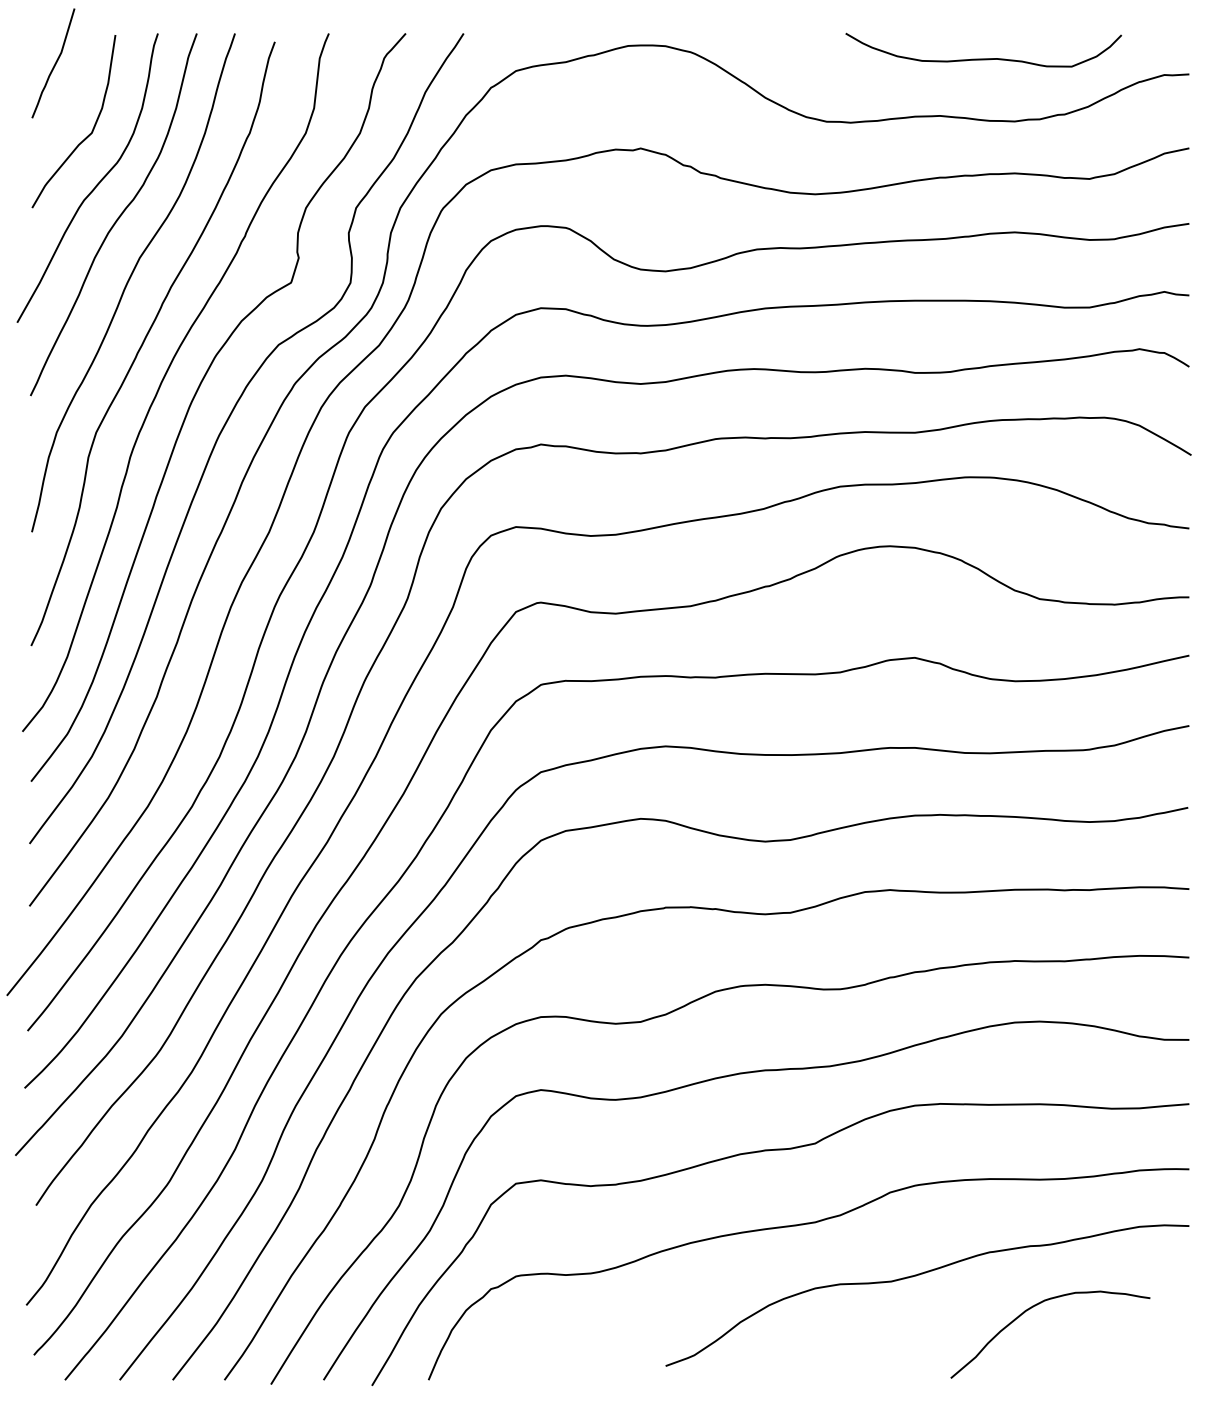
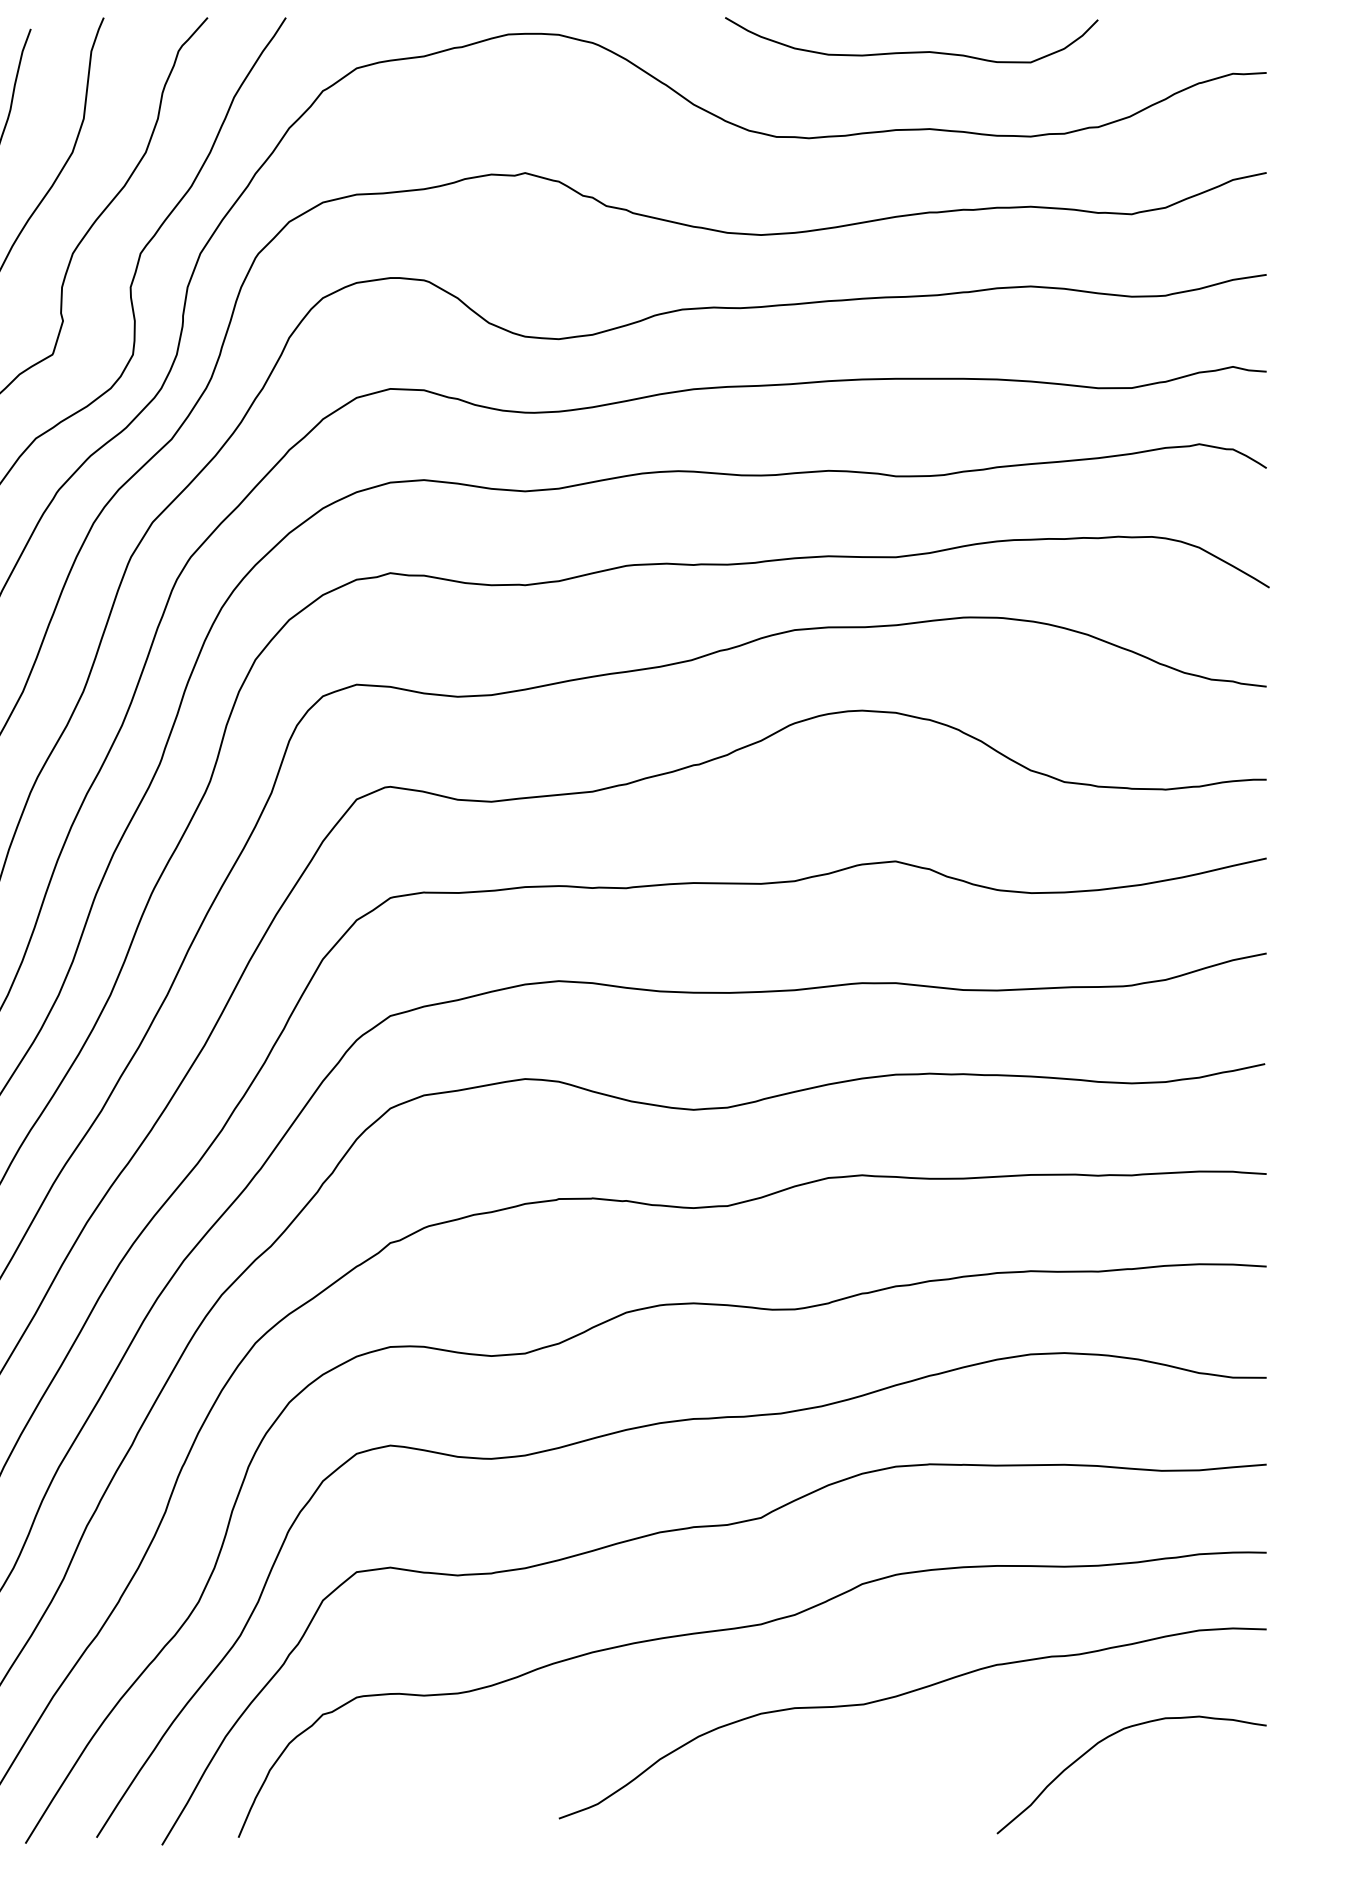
curve: (983, 58) -> (911, 51), moved
curve: (1035, 1306) -> (1111, 1736), moved

